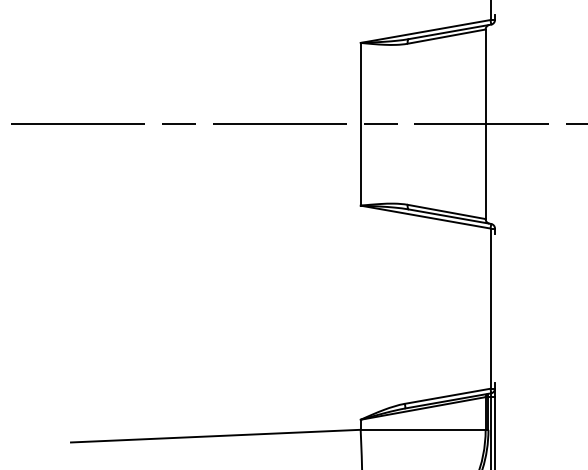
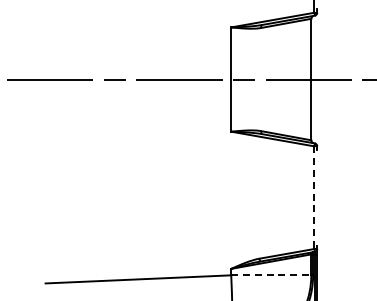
line: (490, 309) -> (314, 198), solid -> dashed
line: (423, 430) -> (271, 275), solid -> dashed

